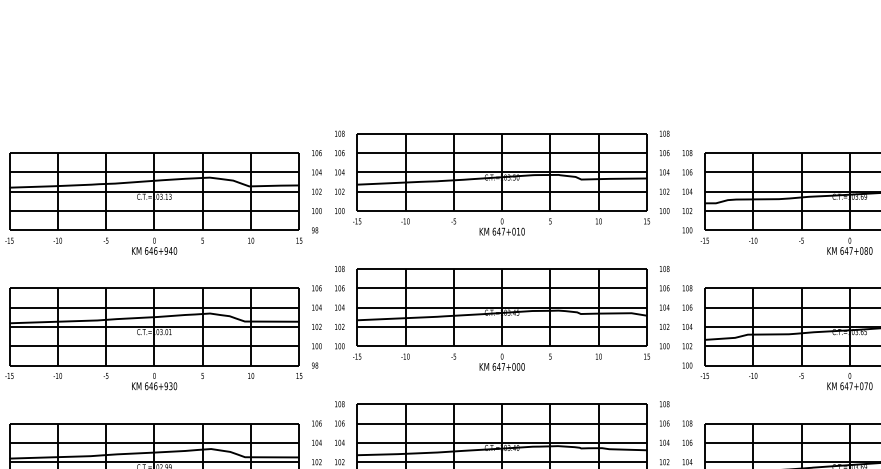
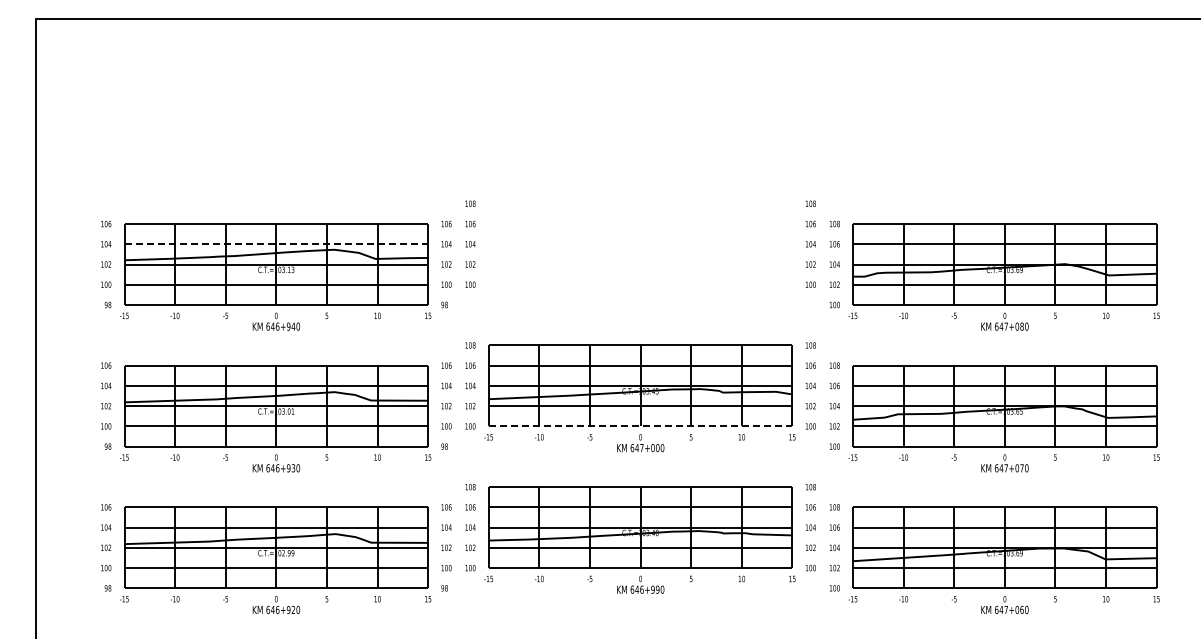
line: (154, 172) -> (276, 244), solid -> dashed
part: (501, 184) -> (639, 256), removed
line: (502, 346) -> (640, 426), solid -> dashed

